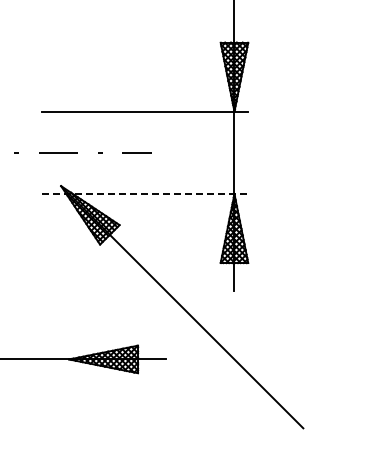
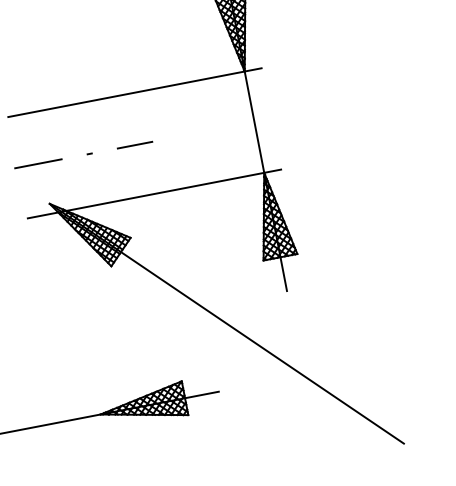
line: (145, 194) -> (155, 194), dashed -> solid

